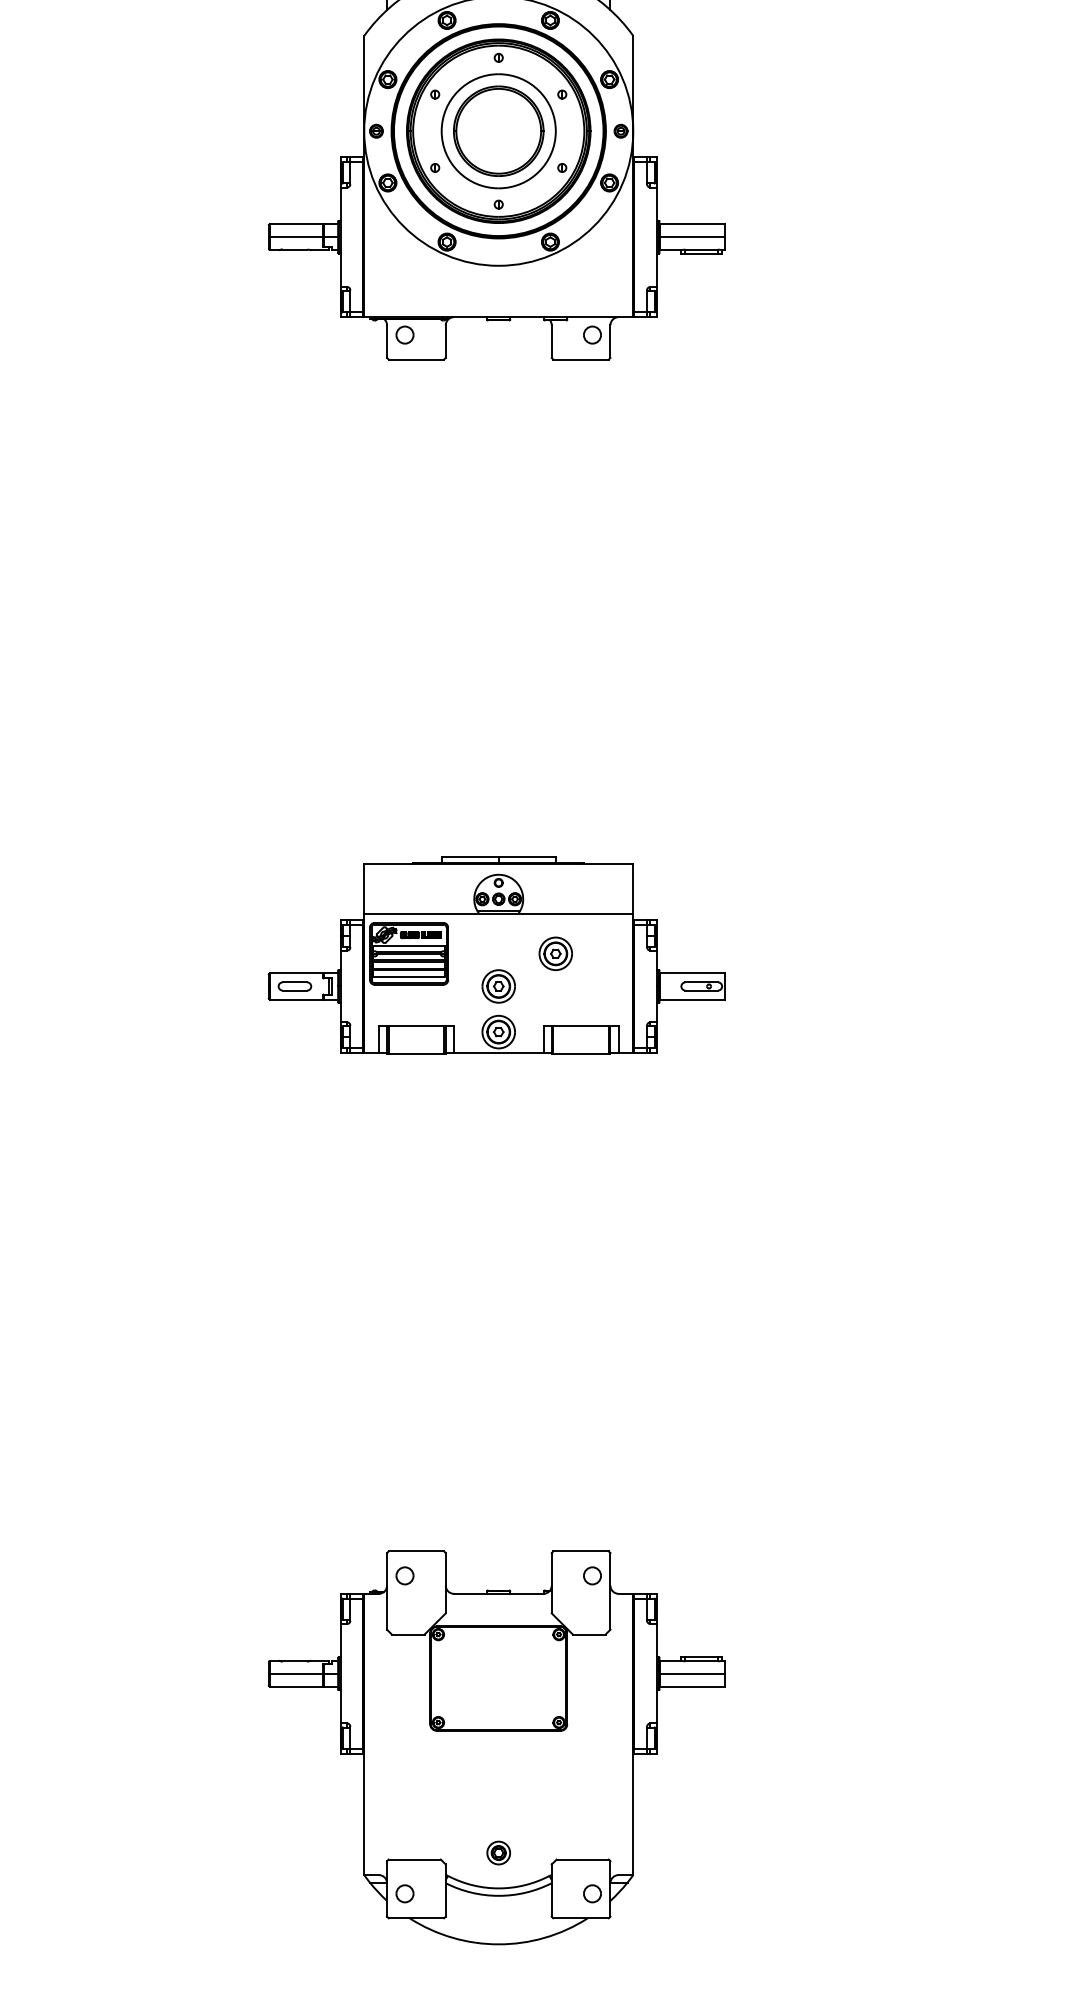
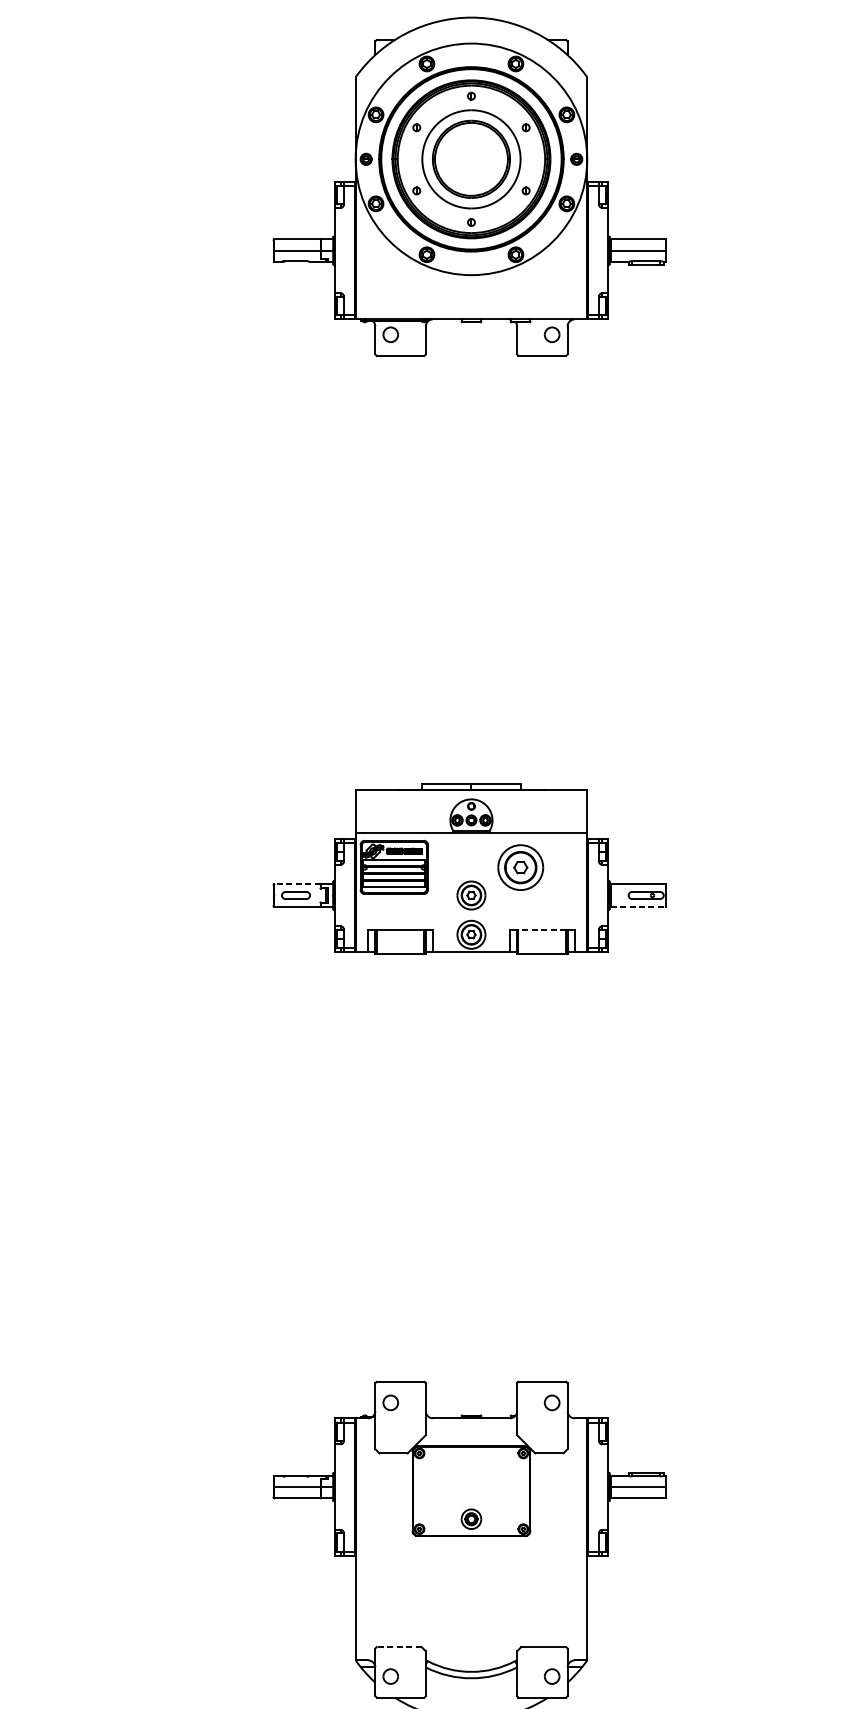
part: (555, 953) -> (520, 867), size x1.6
line: (296, 973) -> (297, 884), solid -> dashed
line: (692, 999) -> (638, 906), solid -> dashed
line: (581, 1026) -> (542, 929), solid -> dashed
part: (498, 1852) -> (471, 1518), moved
line: (414, 1859) -> (398, 1647), solid -> dashed

